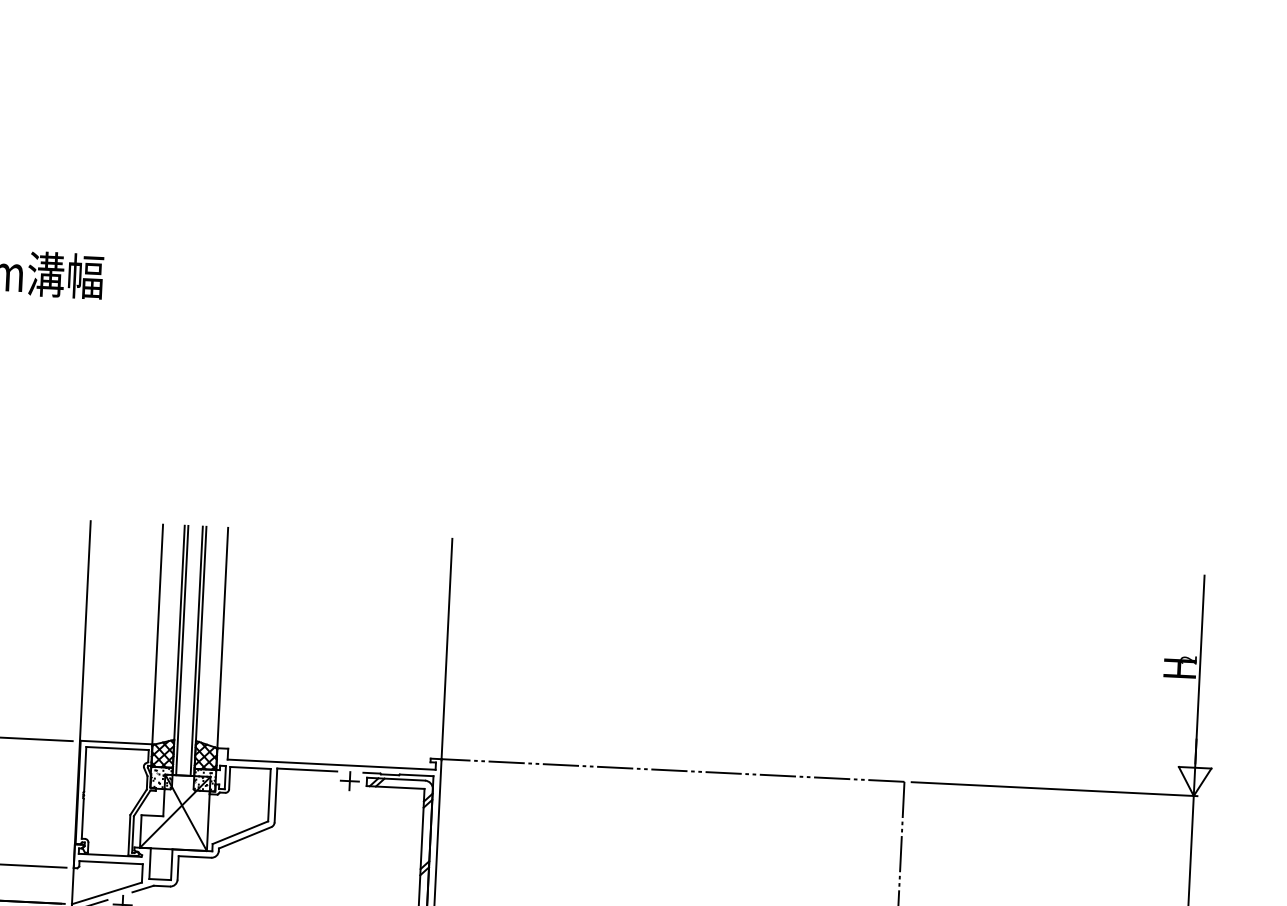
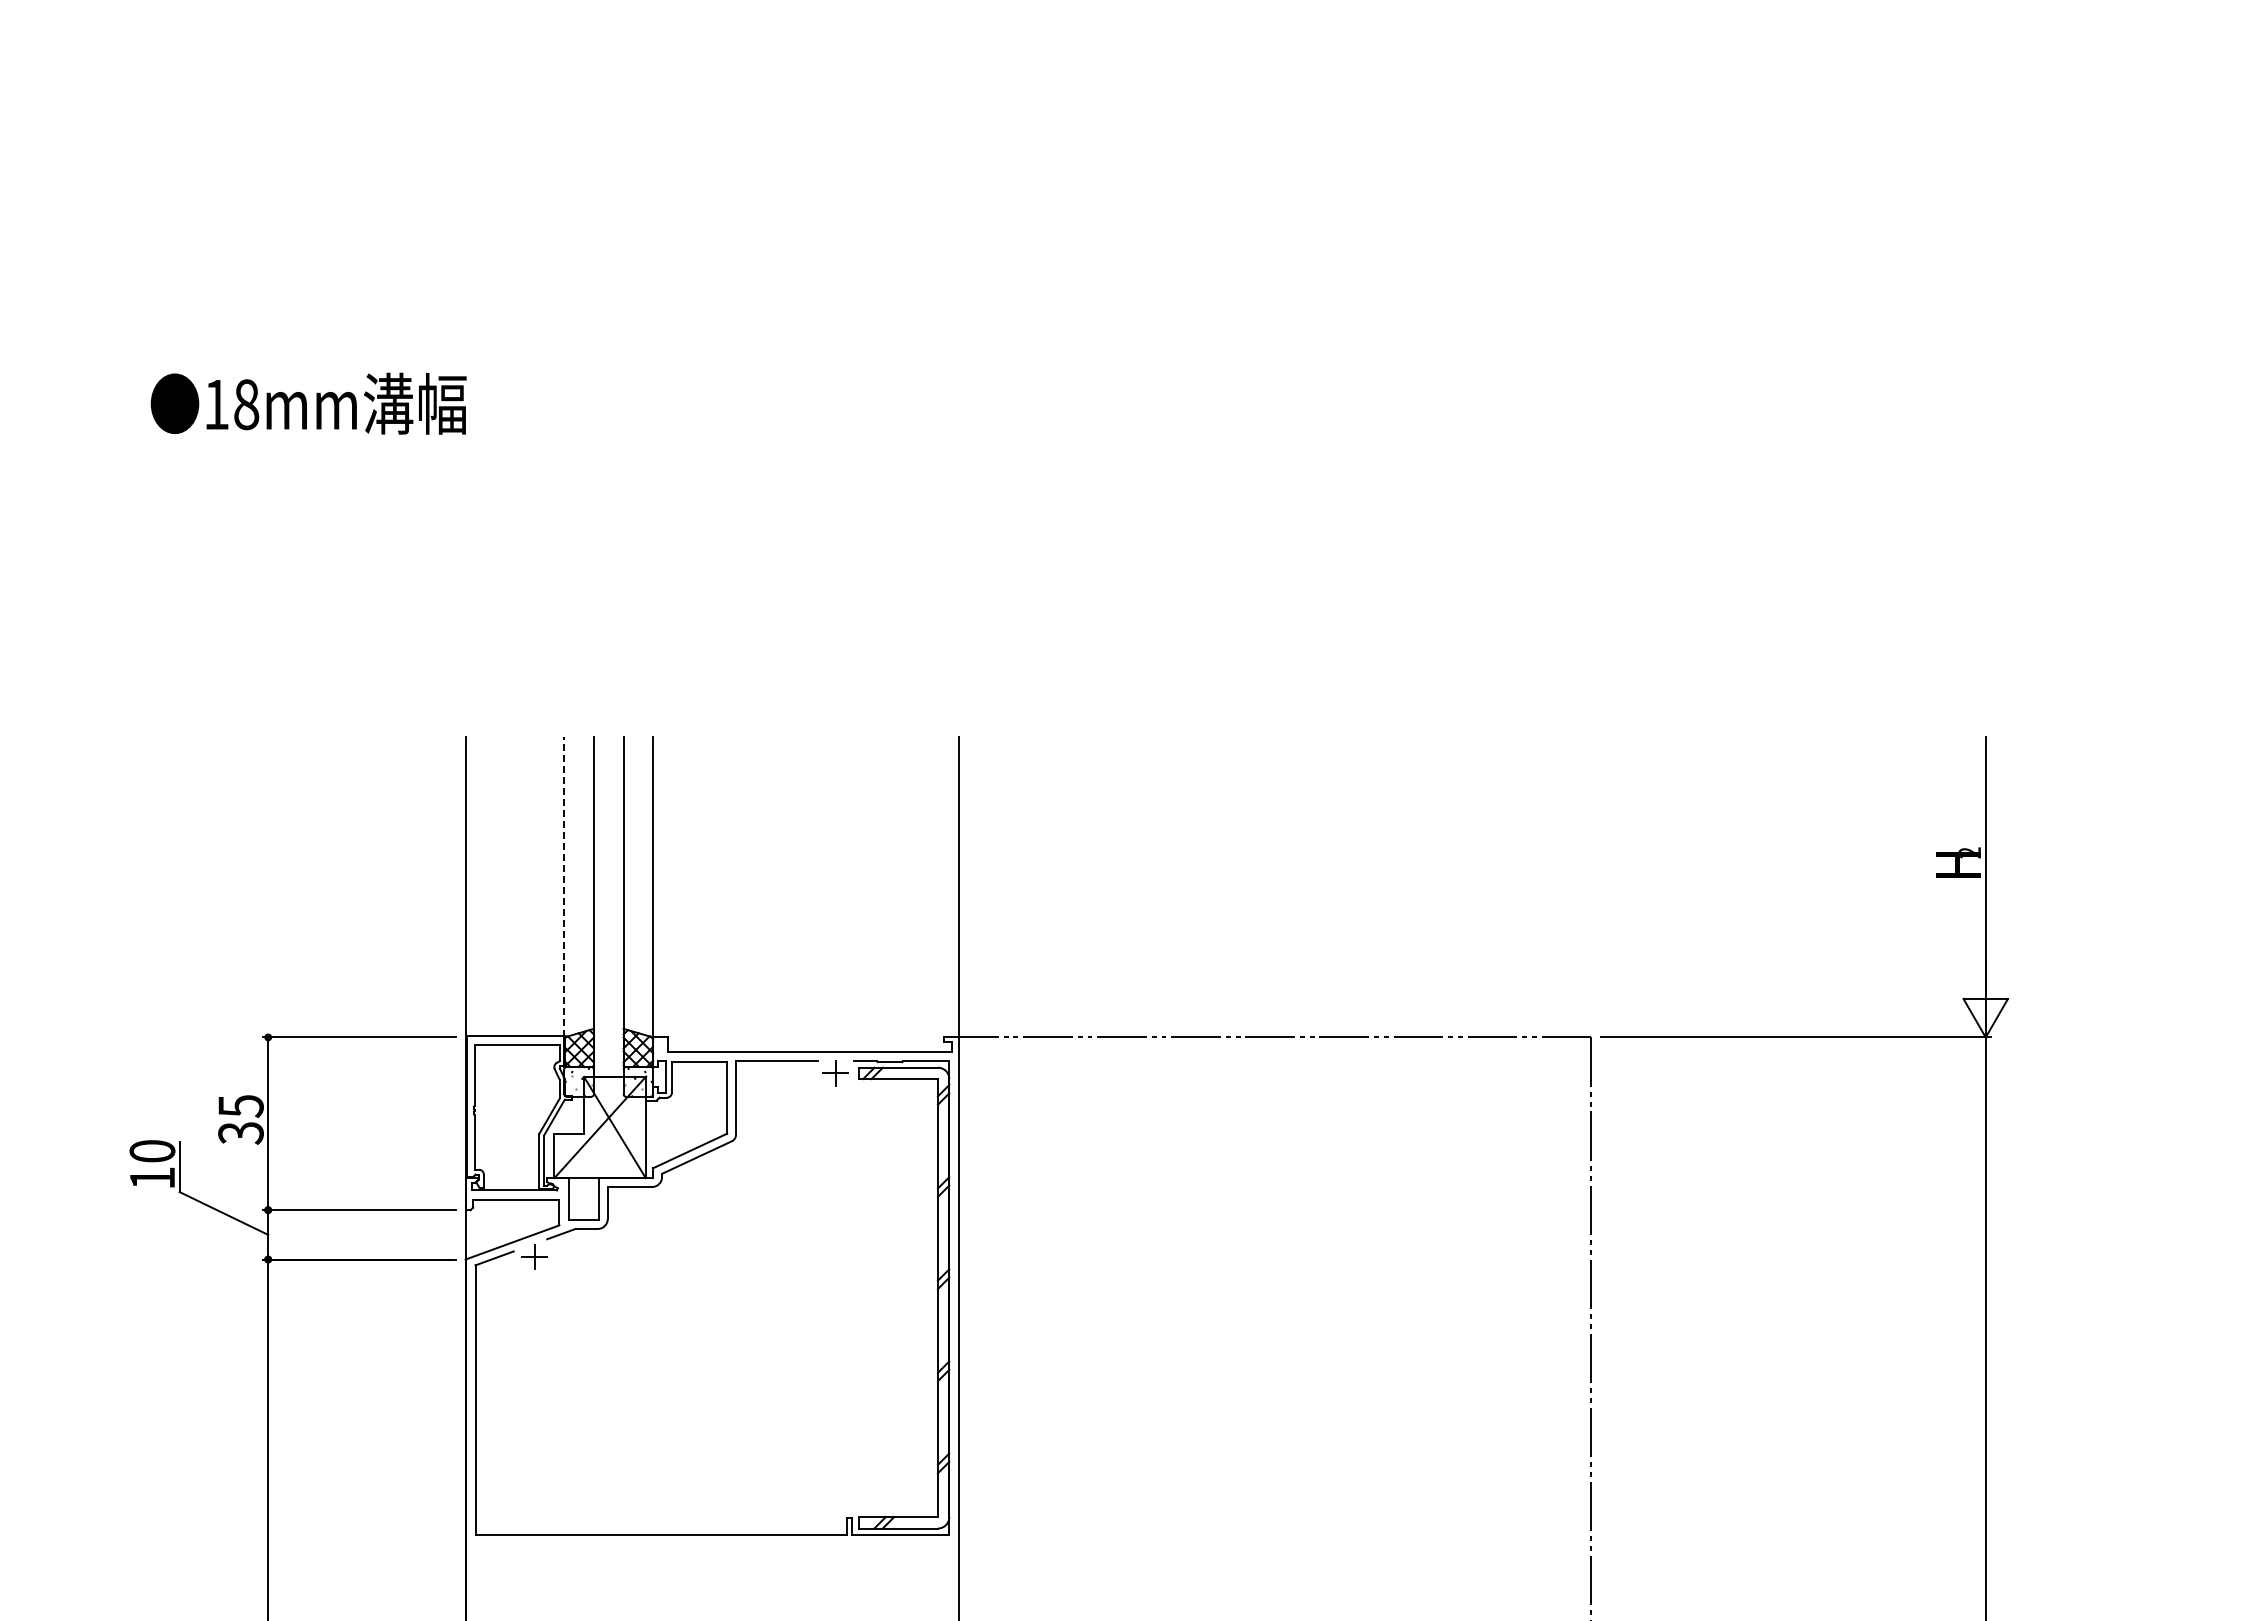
line: (157, 634) -> (564, 886), solid -> dashed
line: (181, 650) -> (598, 906), removed
line: (196, 651) -> (618, 906), removed

